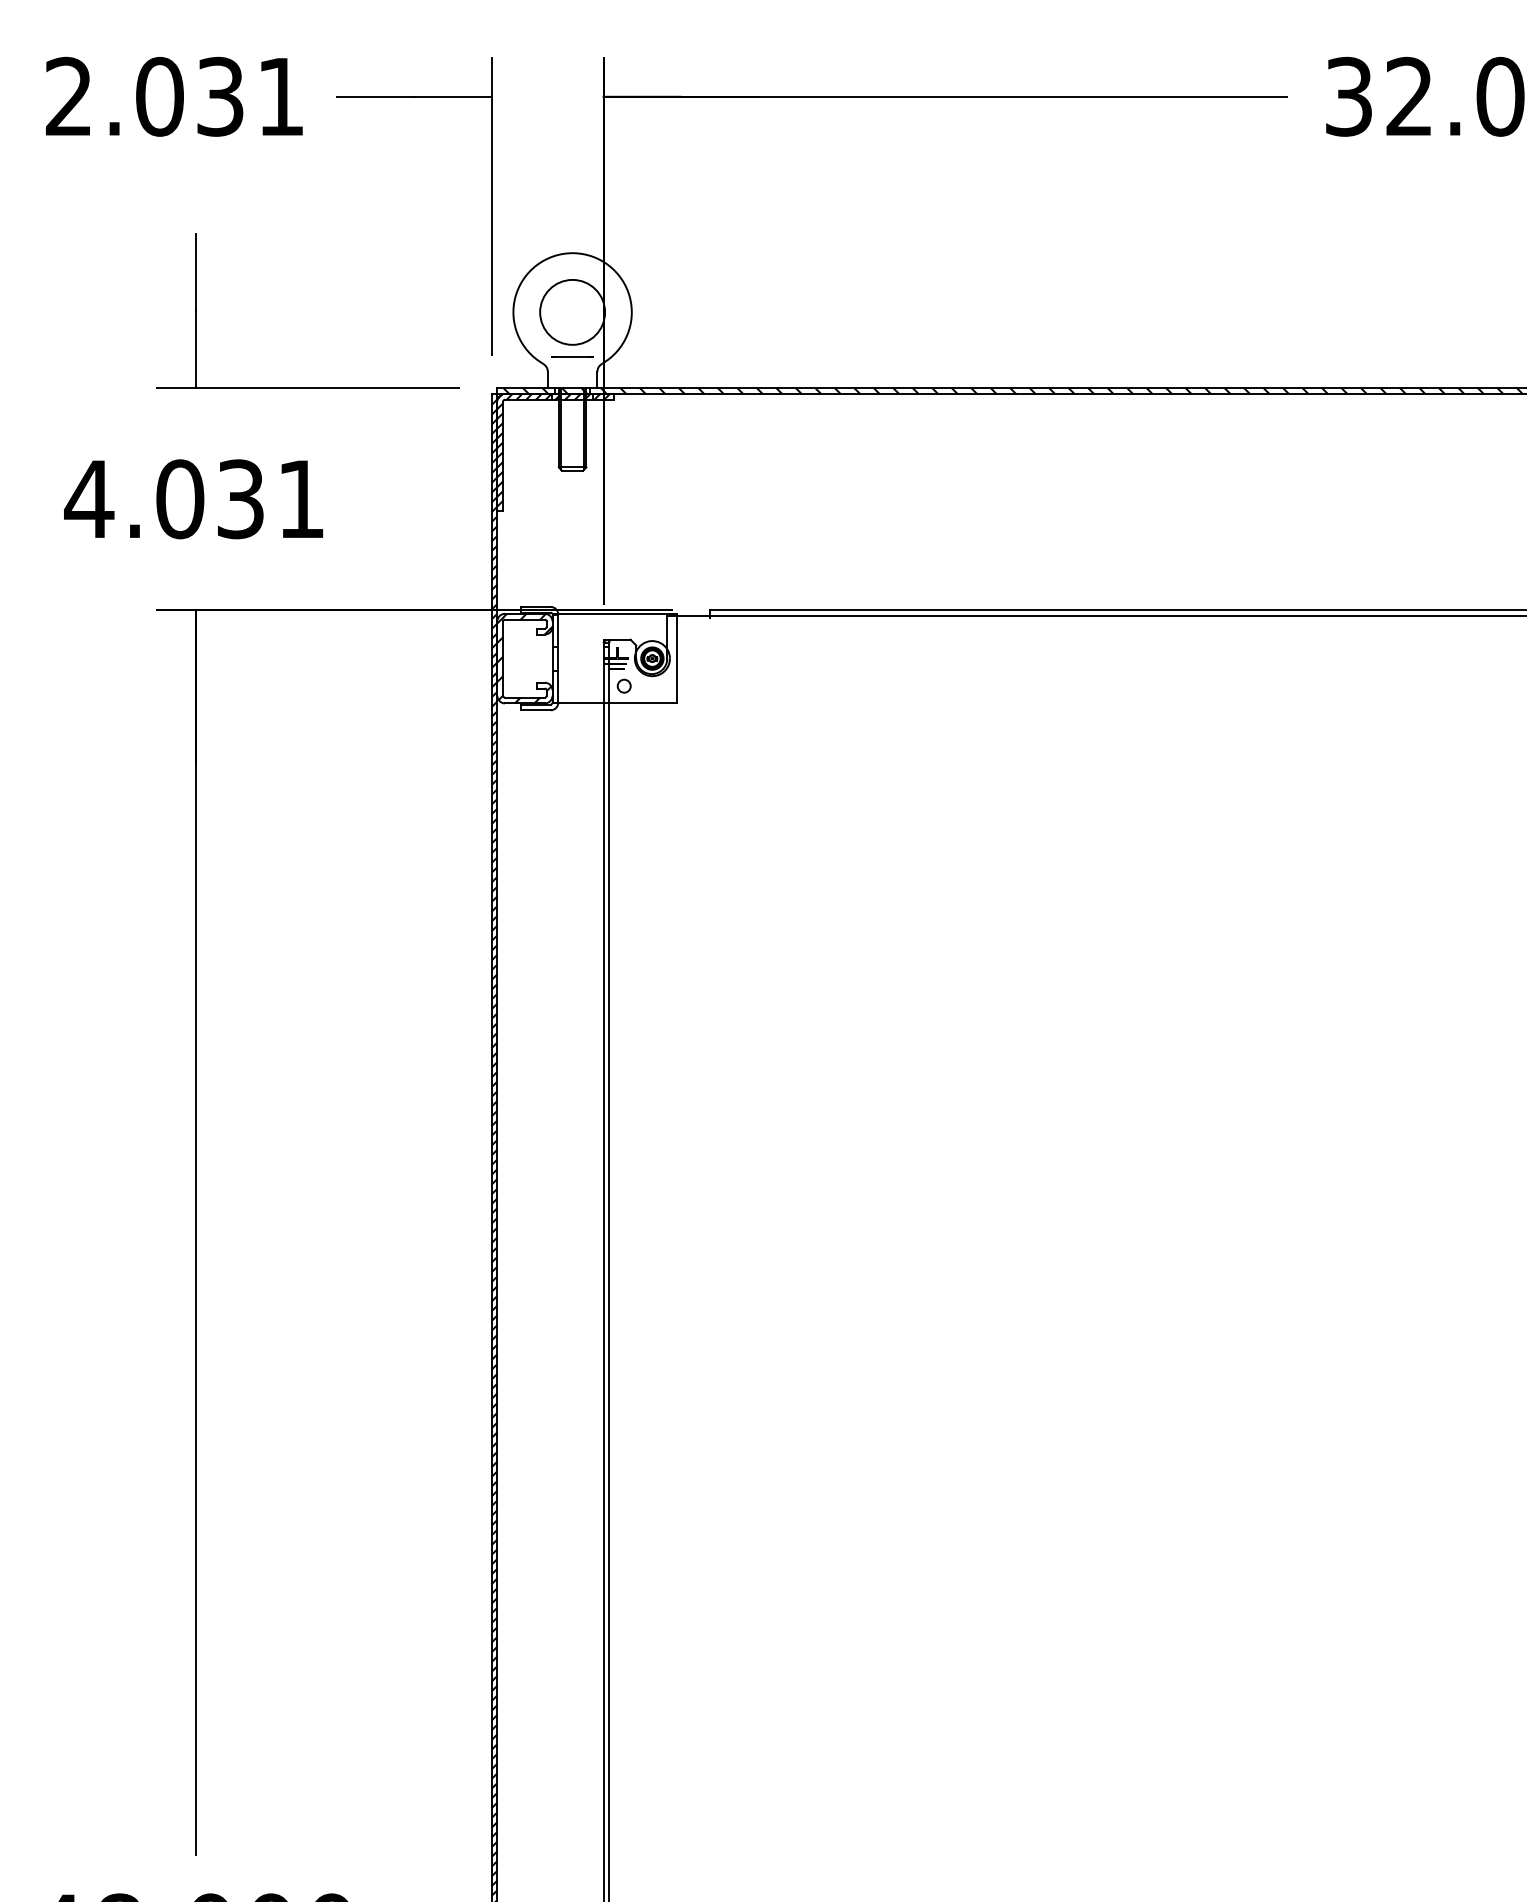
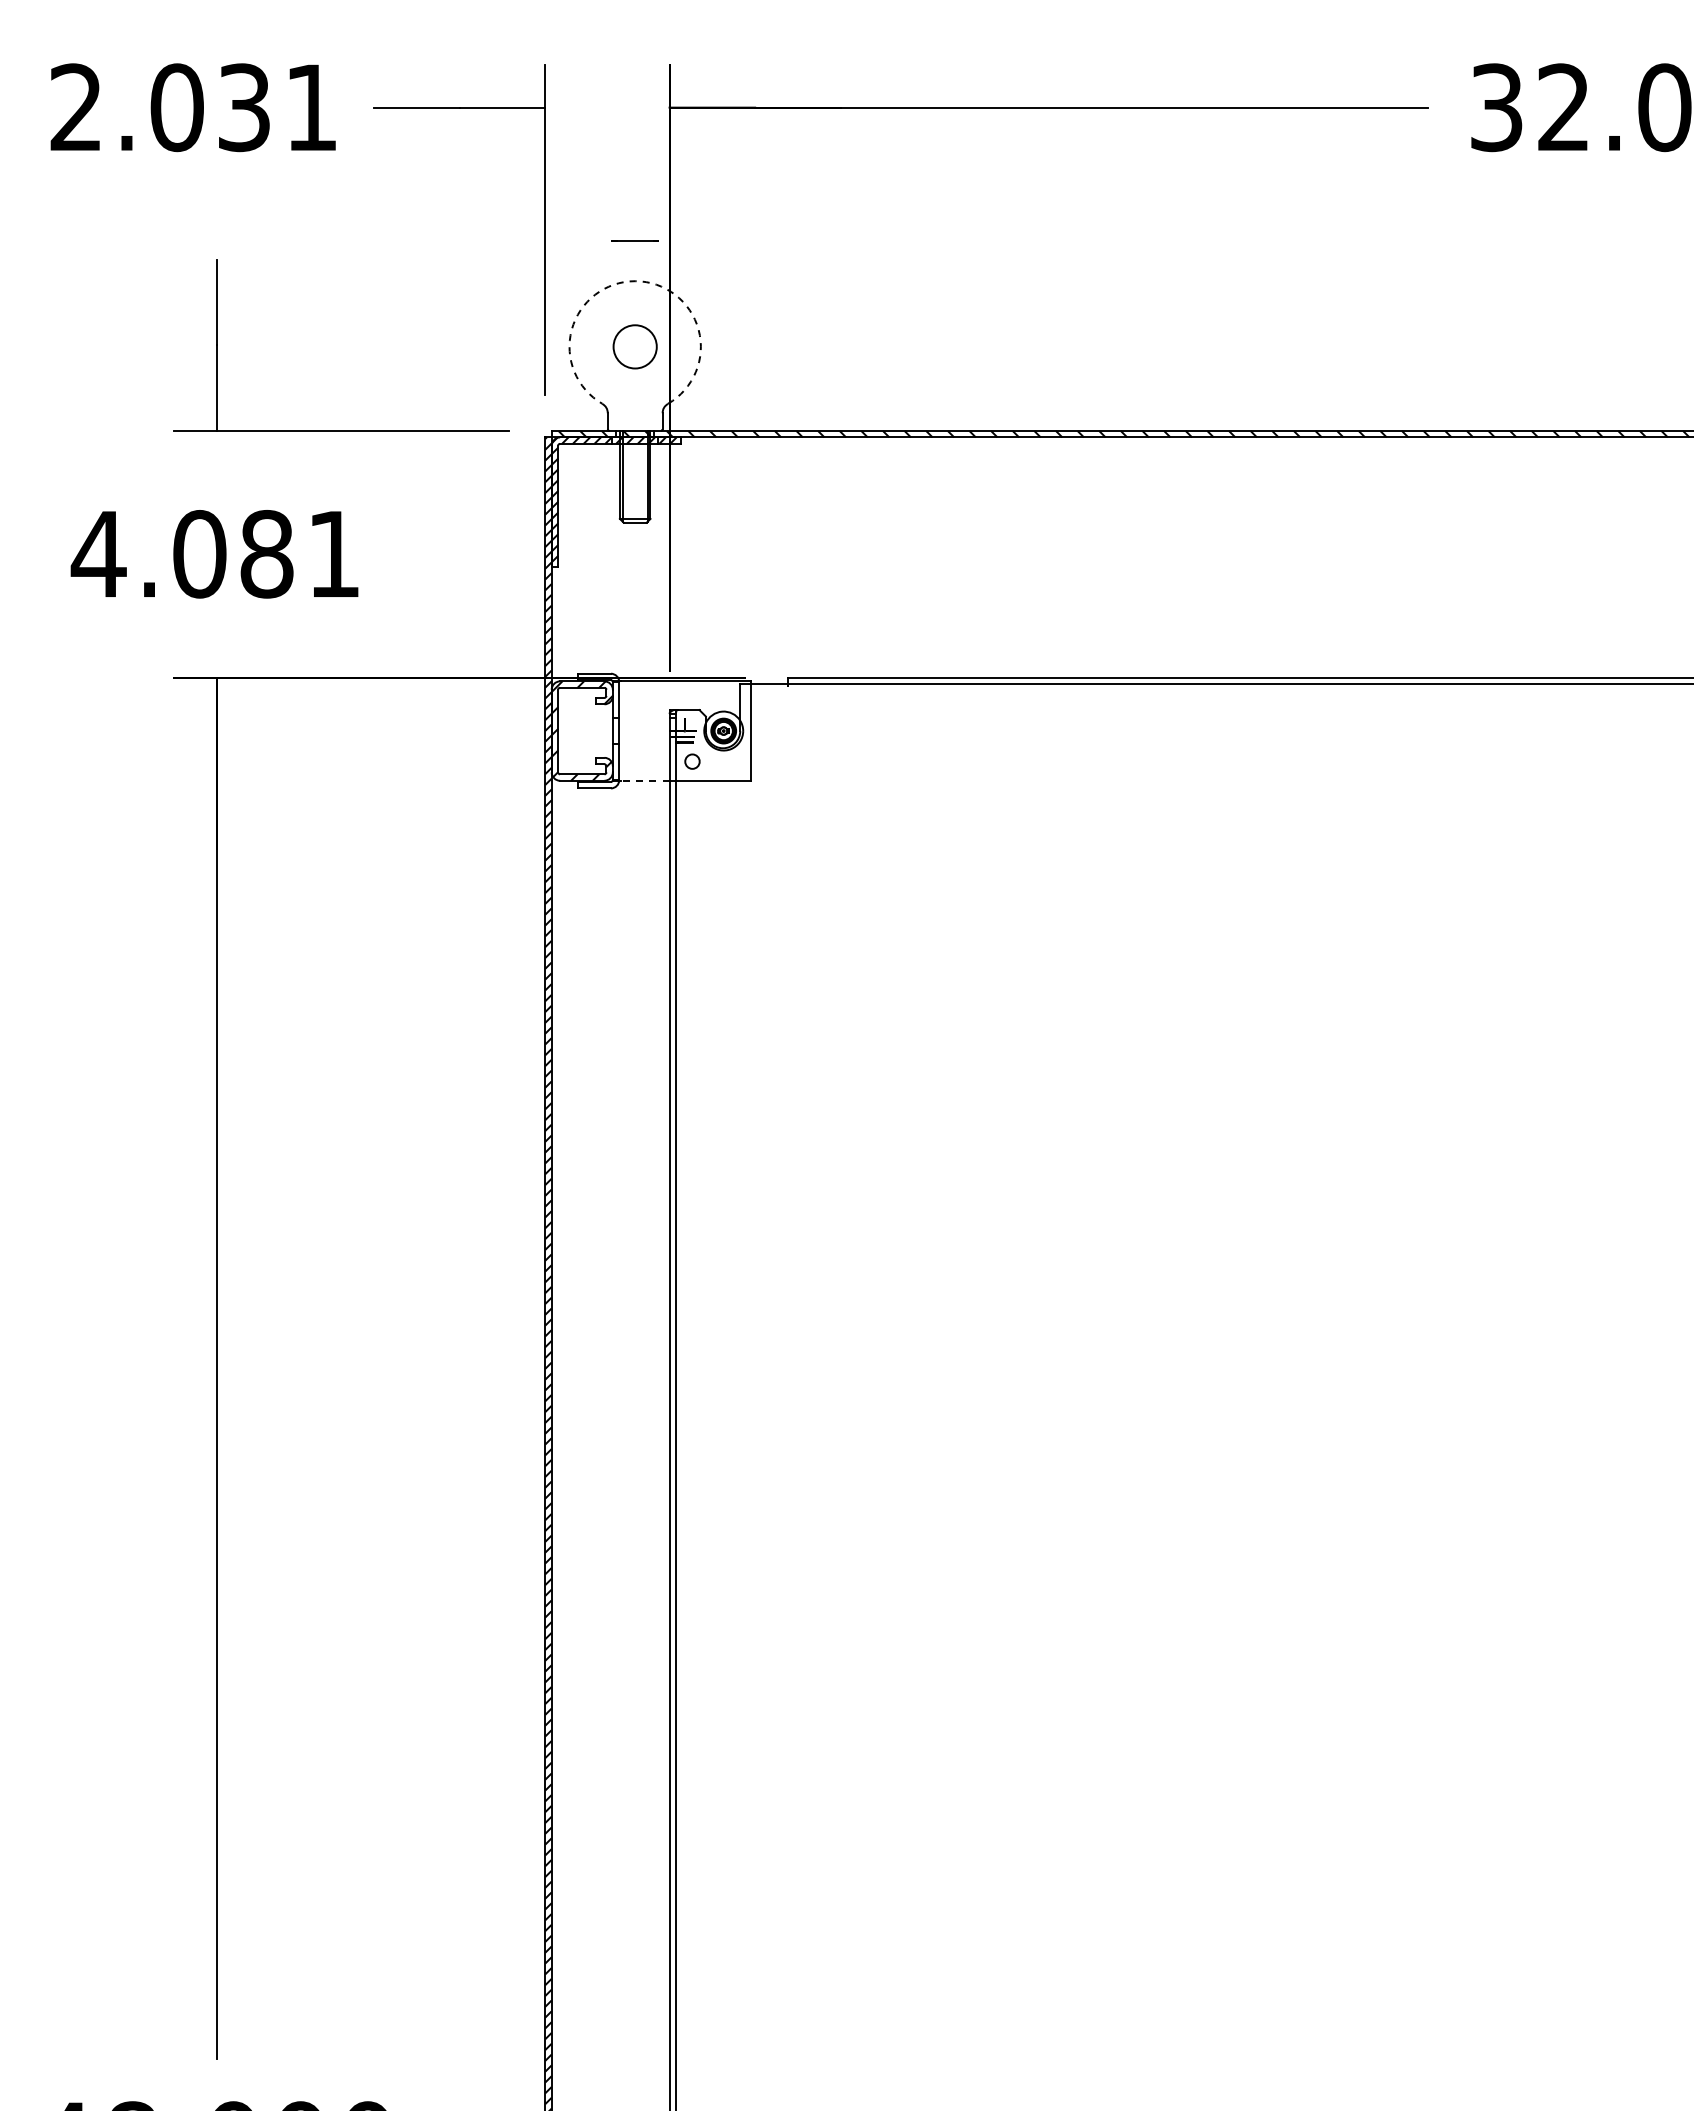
arc: (572, 253) -> (635, 281), solid -> dashed
circle: (572, 312) -> (635, 346), size x0.6
line: (571, 357) -> (634, 240), moved
text: (240, 499) -> (266, 554), 4.031 -> 4.081
line: (581, 703) -> (644, 780), solid -> dashed

